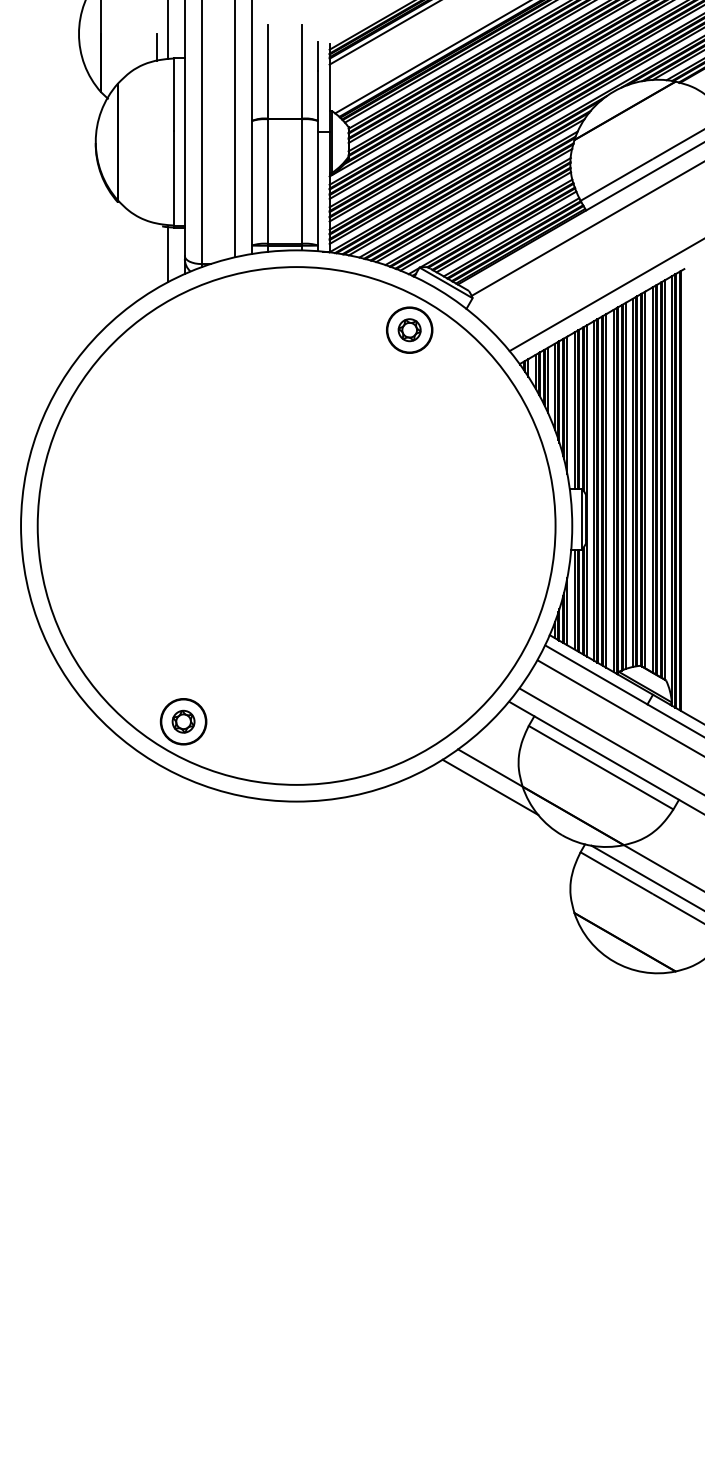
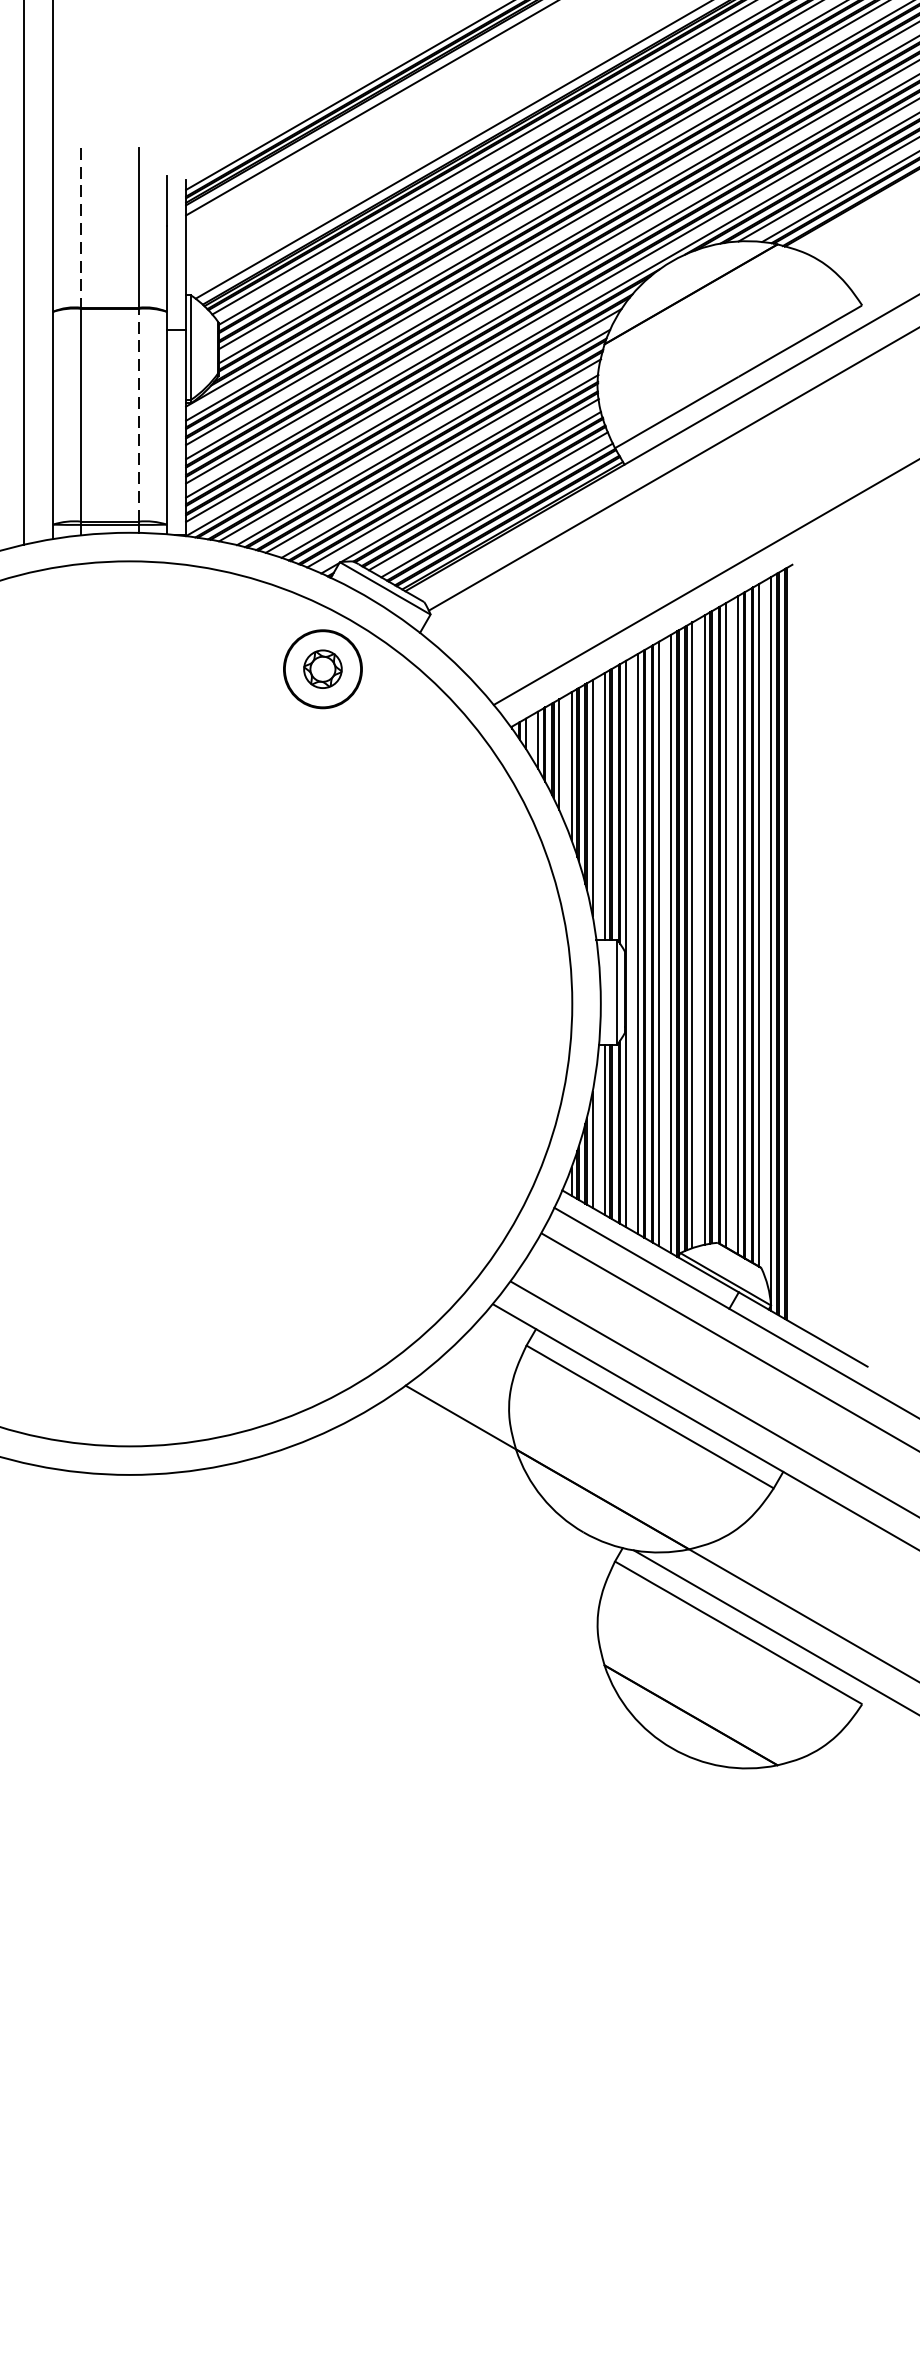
line: (268, 71) -> (81, 227), solid -> dashed
line: (301, 181) -> (138, 415), solid -> dashed
line: (490, 786) -> (461, 1449), removed

